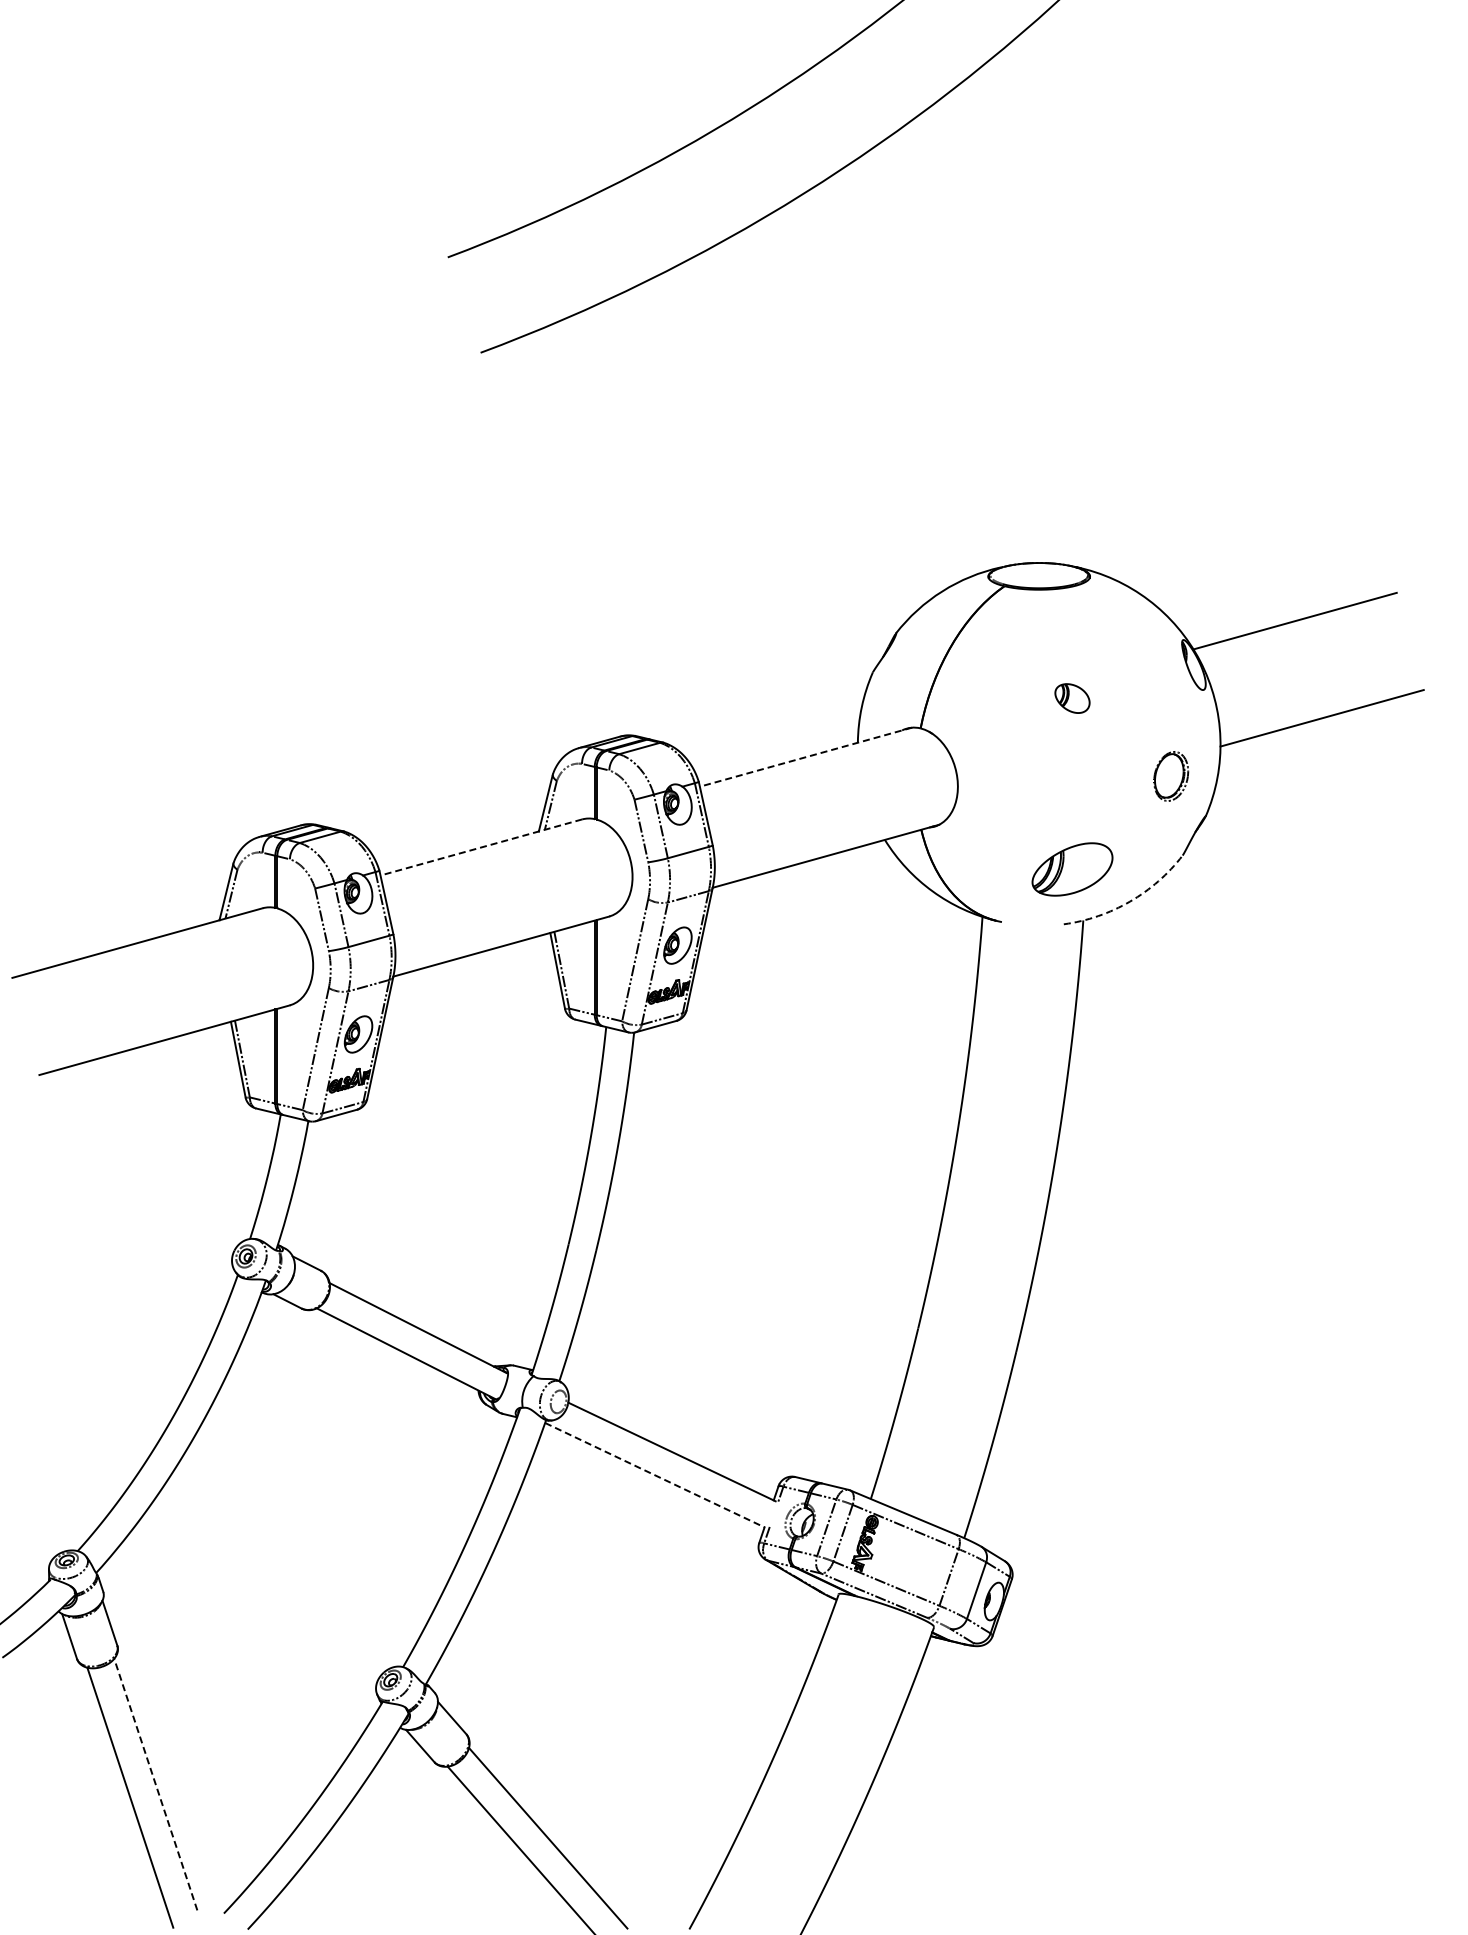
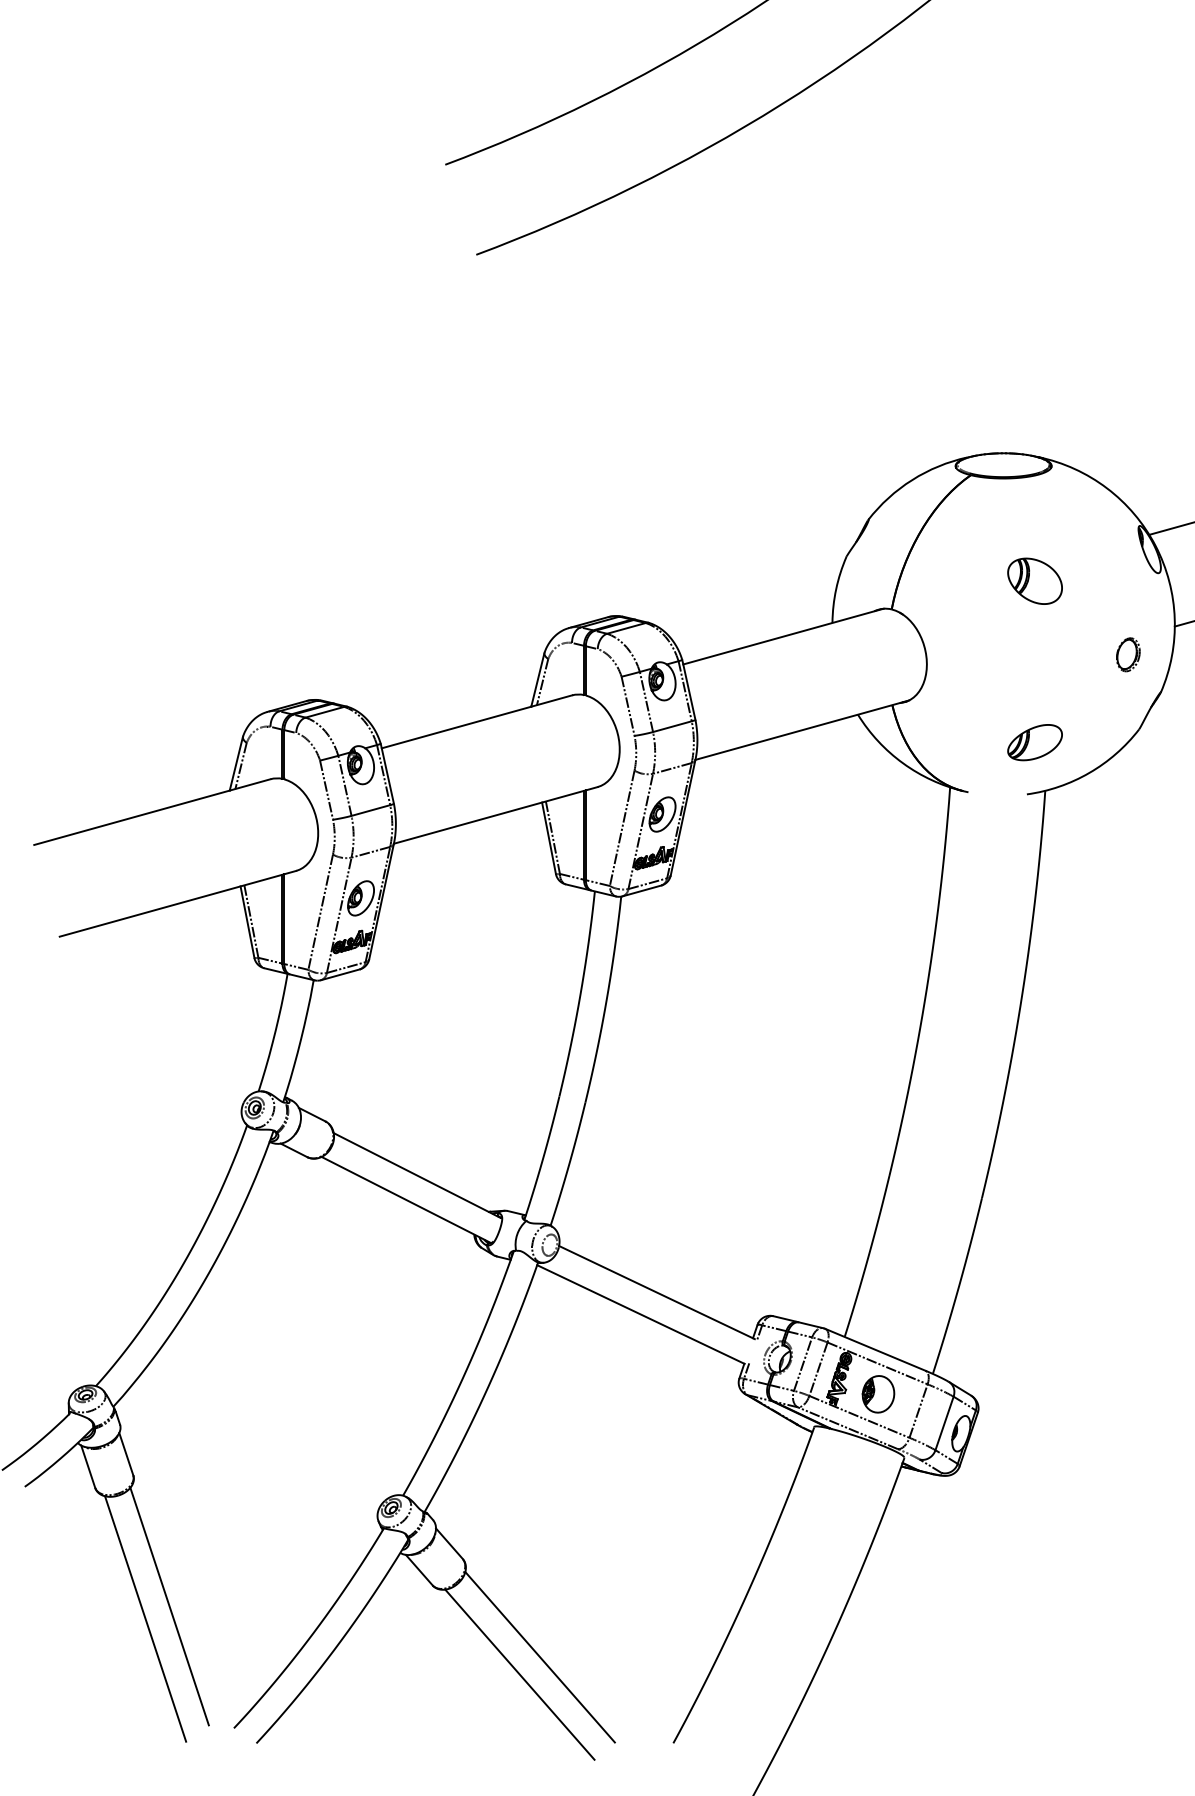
part: (1072, 698) -> (1035, 581), size x1.67
line: (805, 757) -> (783, 636), dashed -> solid
part: (1171, 776) -> (1128, 654), size x0.71
line: (481, 847) -> (477, 721), dashed -> solid
part: (1072, 869) -> (1035, 742), size x0.71
arc: (1130, 901) -> (1089, 772), dashed -> solid
line: (654, 1475) -> (640, 1314), dashed -> solid
part: (906, 1559) -> (878, 1394), added
line: (155, 1784) -> (169, 1606), dashed -> solid

